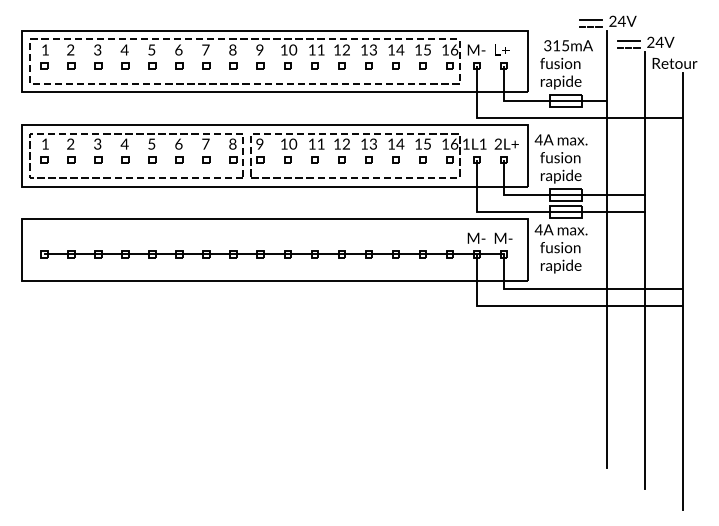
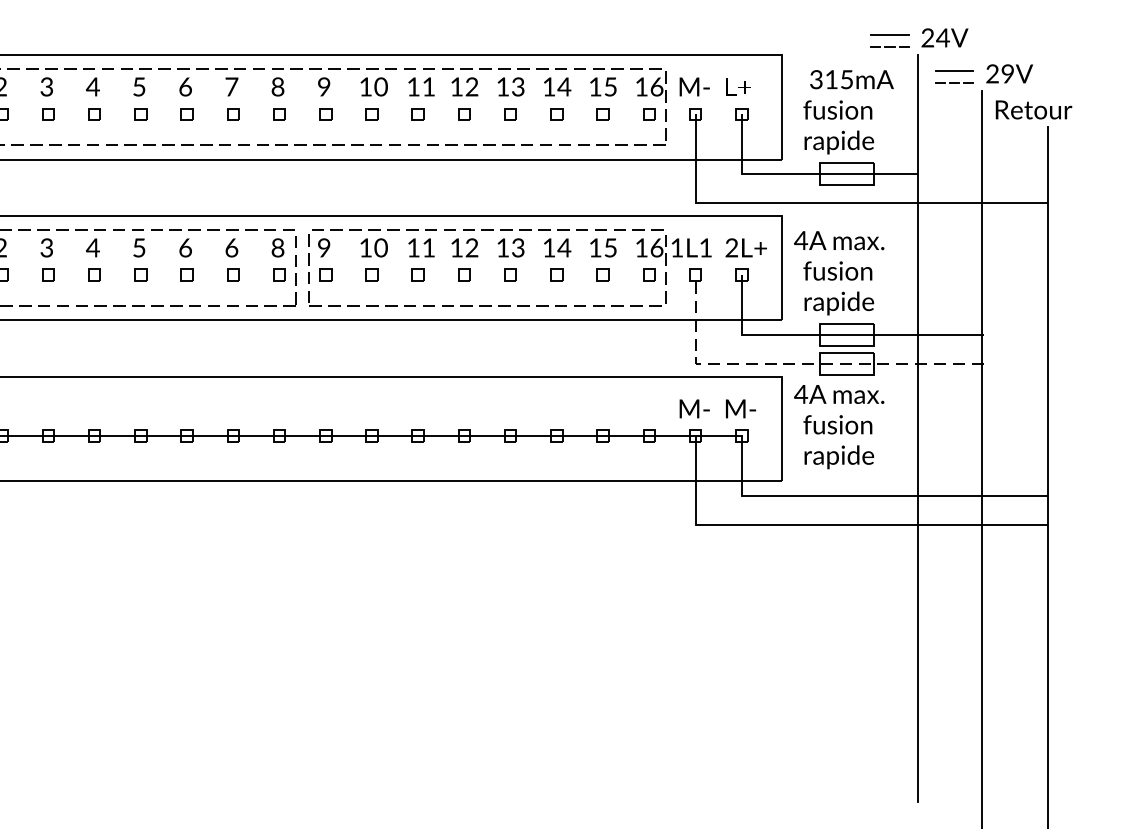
text: (659, 41) -> (1007, 72), 24V -> 29V
text: (205, 143) -> (231, 246), 7 -> 6
line: (534, 211) -> (793, 363), solid -> dashed

